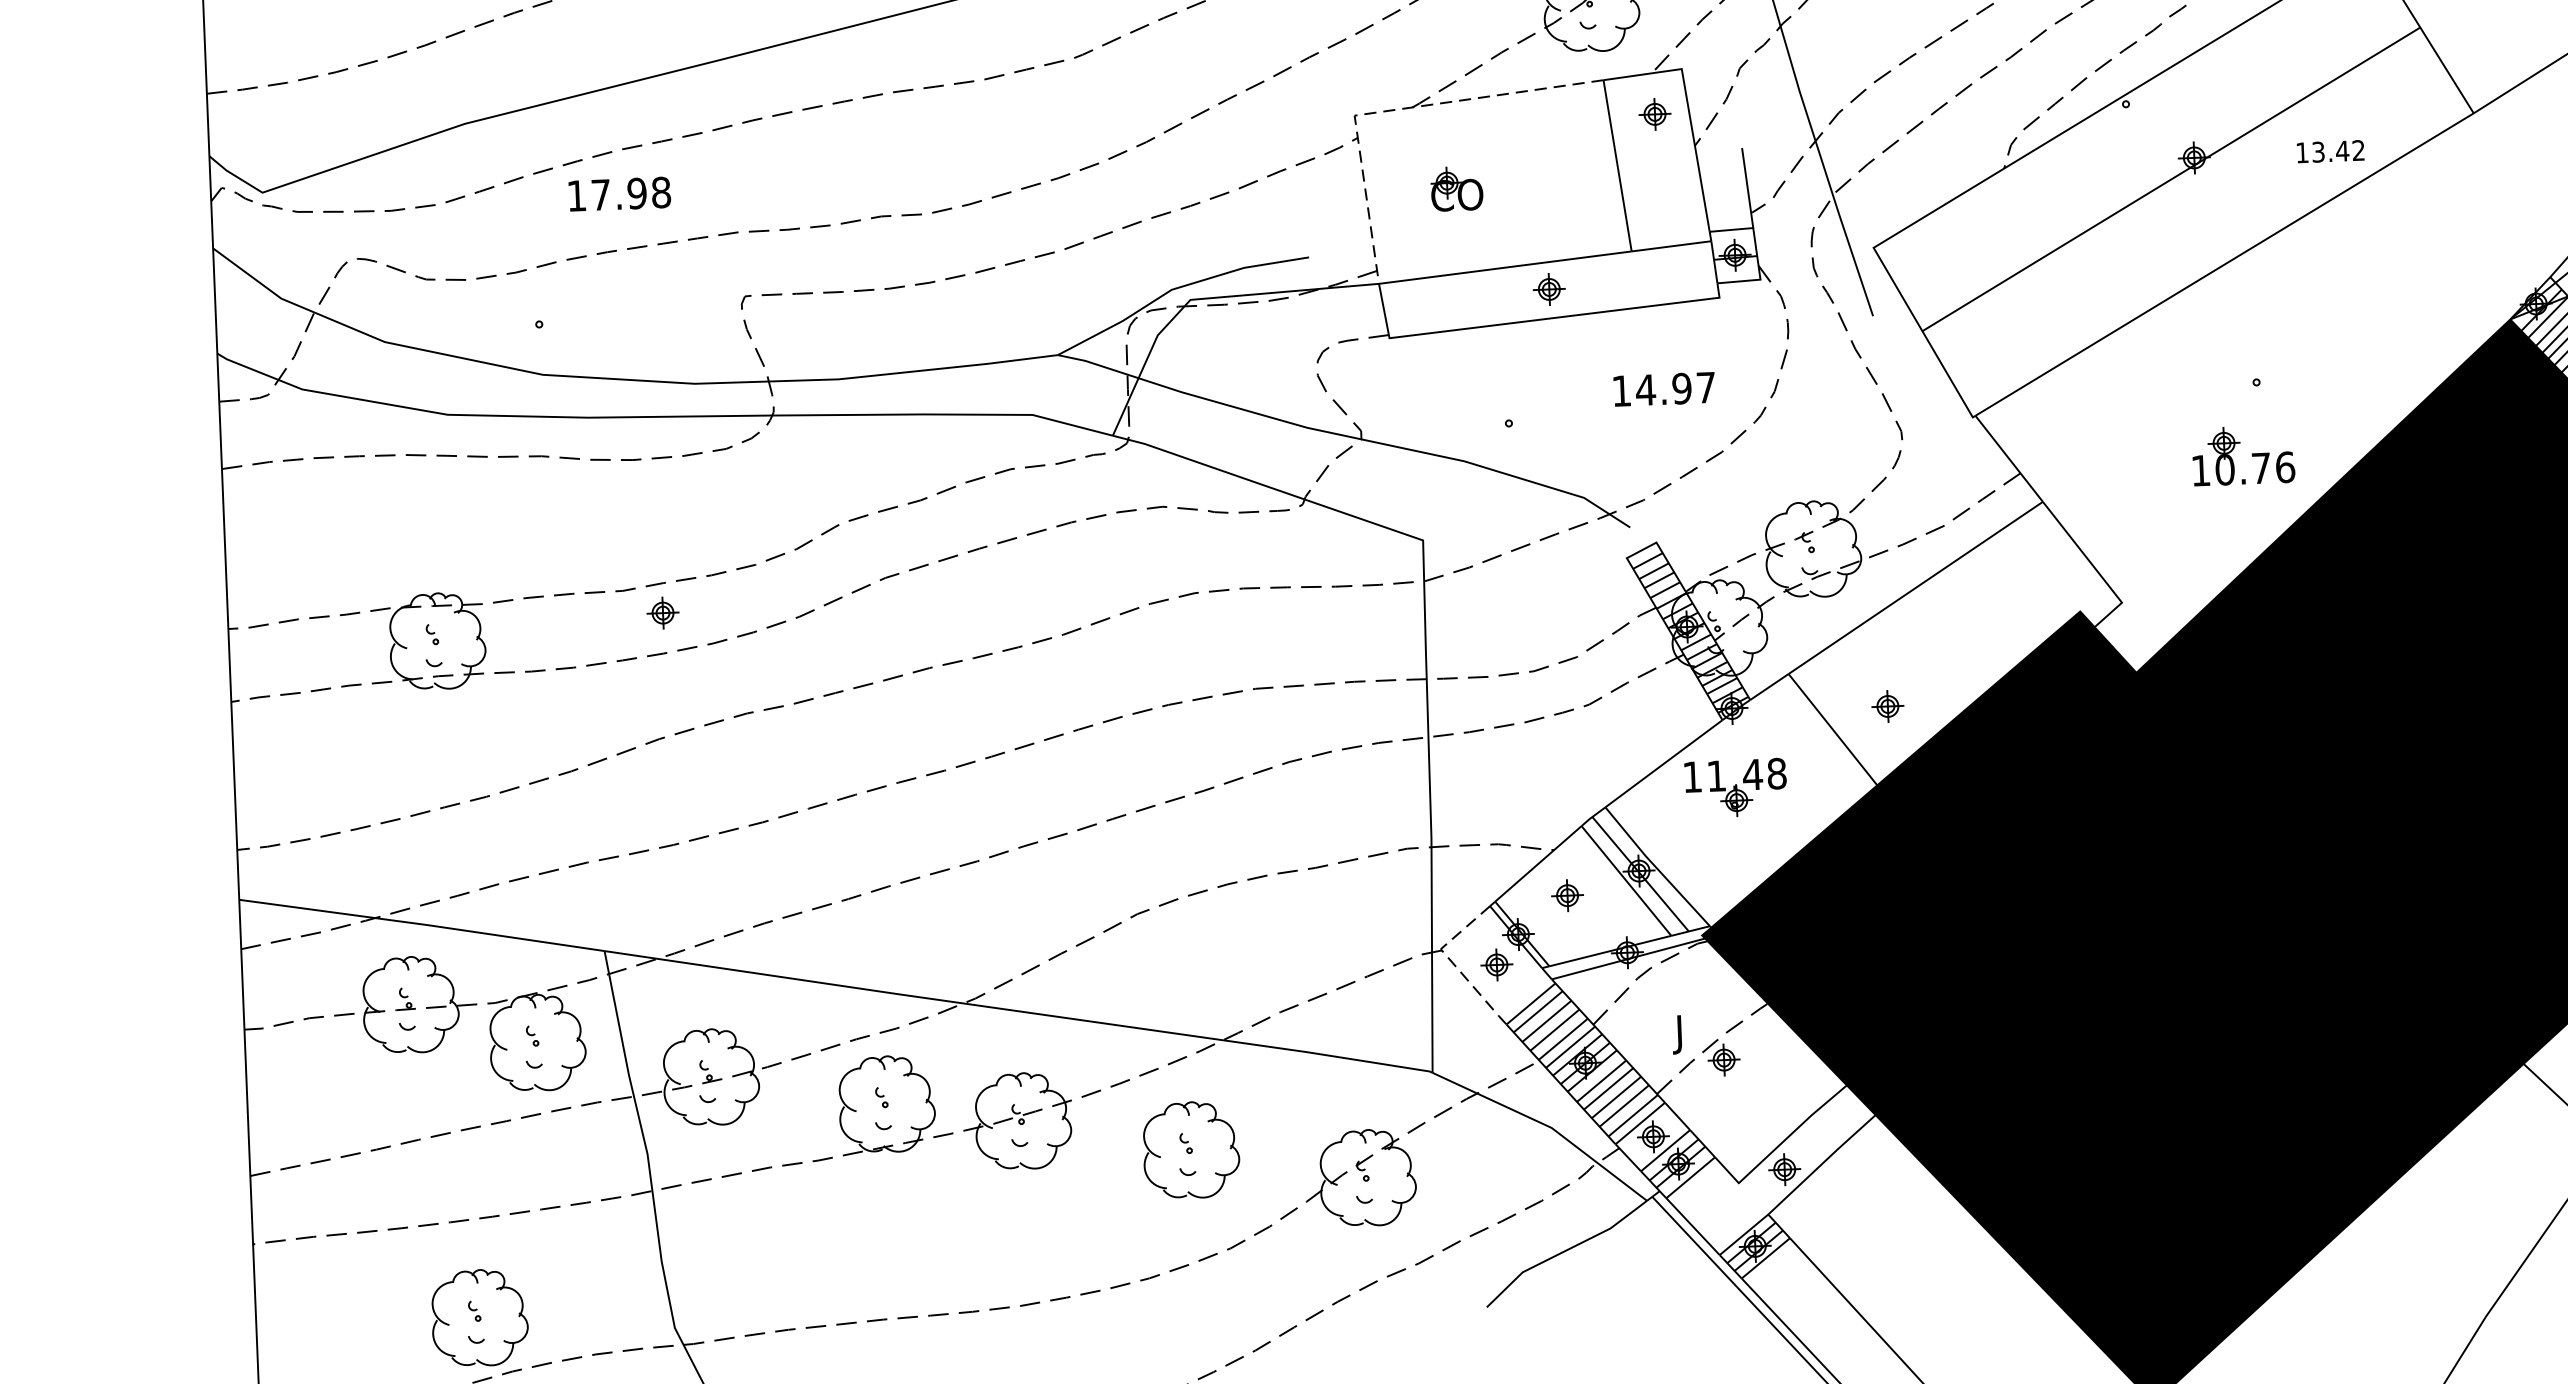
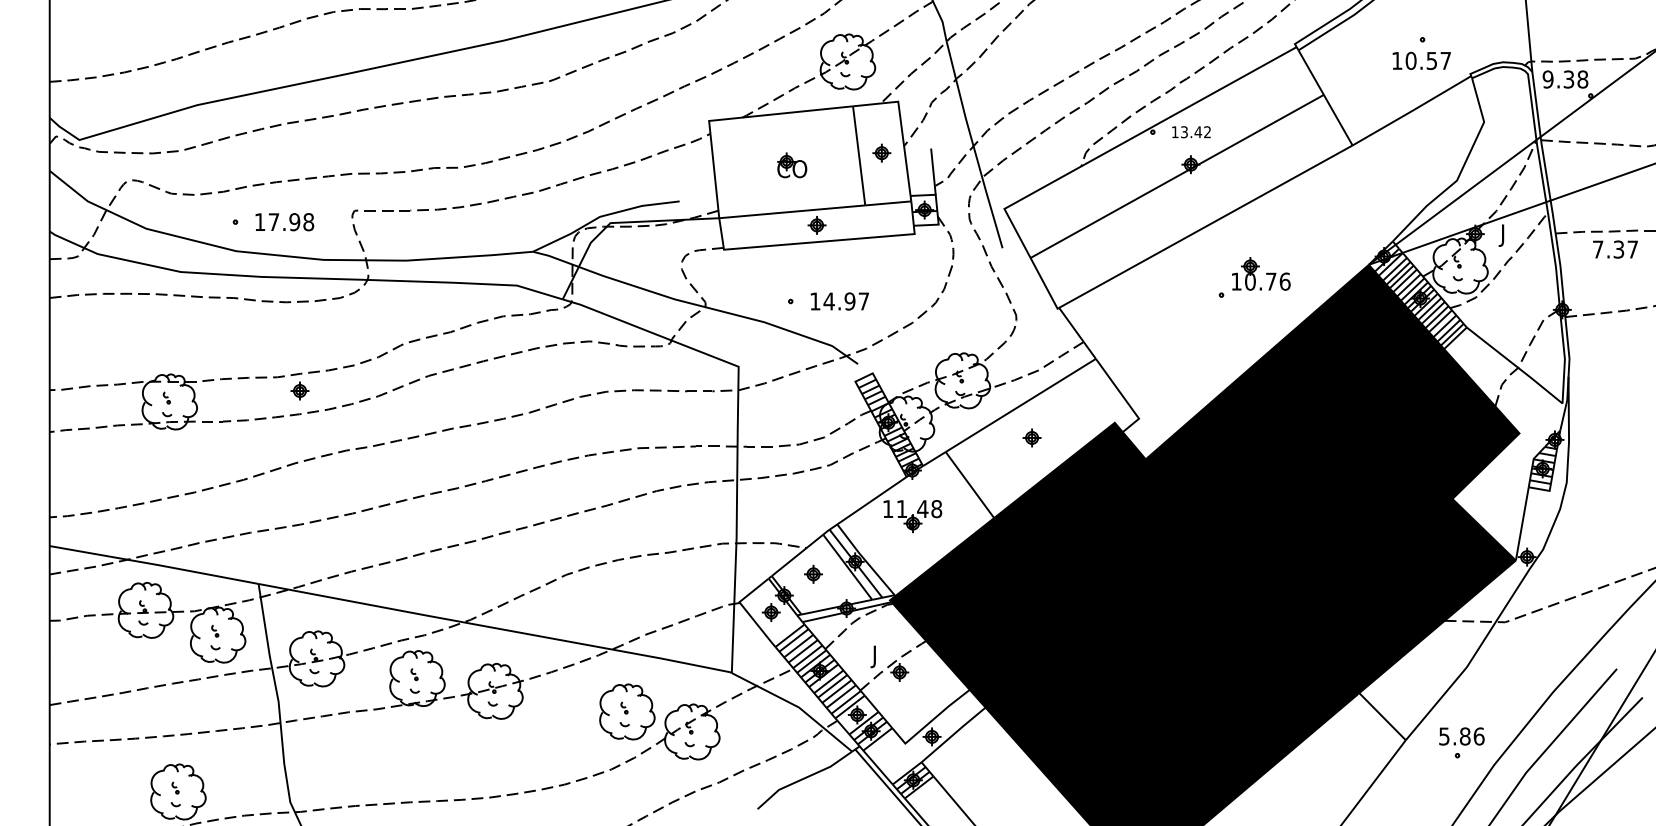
line: (1393, 109) -> (731, 118), dashed -> solid
part: (1654, 113) -> (881, 152), moved
text: (2330, 152) -> (1191, 132), moved
part: (1457, 188) -> (792, 165), moved
text: (619, 194) -> (284, 222), moved
text: (1663, 389) -> (839, 301), moved
part: (2243, 454) -> (1261, 273), moved
part: (1886, 705) -> (1031, 437), moved
line: (1451, 961) -> (745, 609), dashed -> solid
part: (1191, 1149) -> (627, 711), moved

